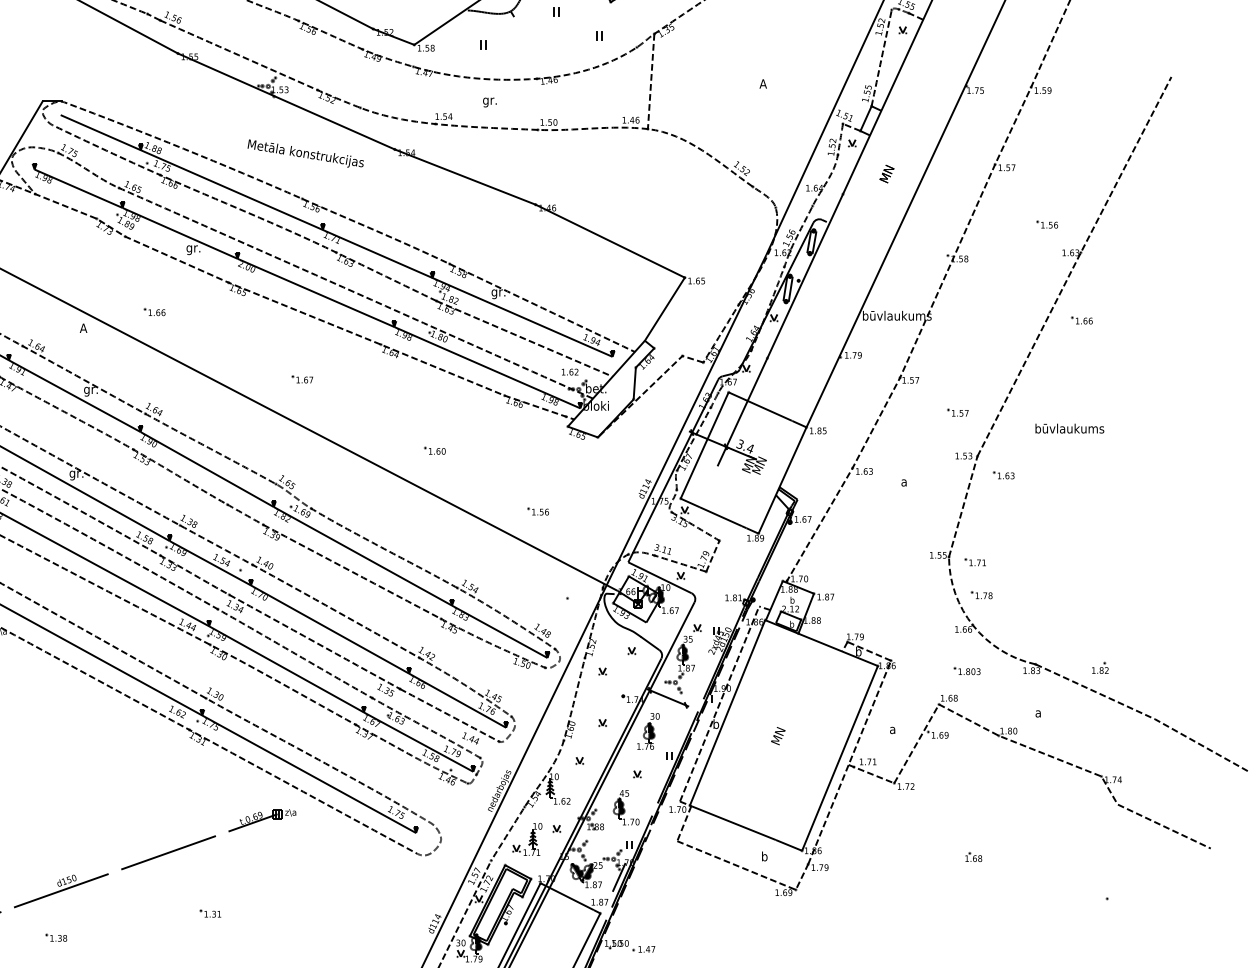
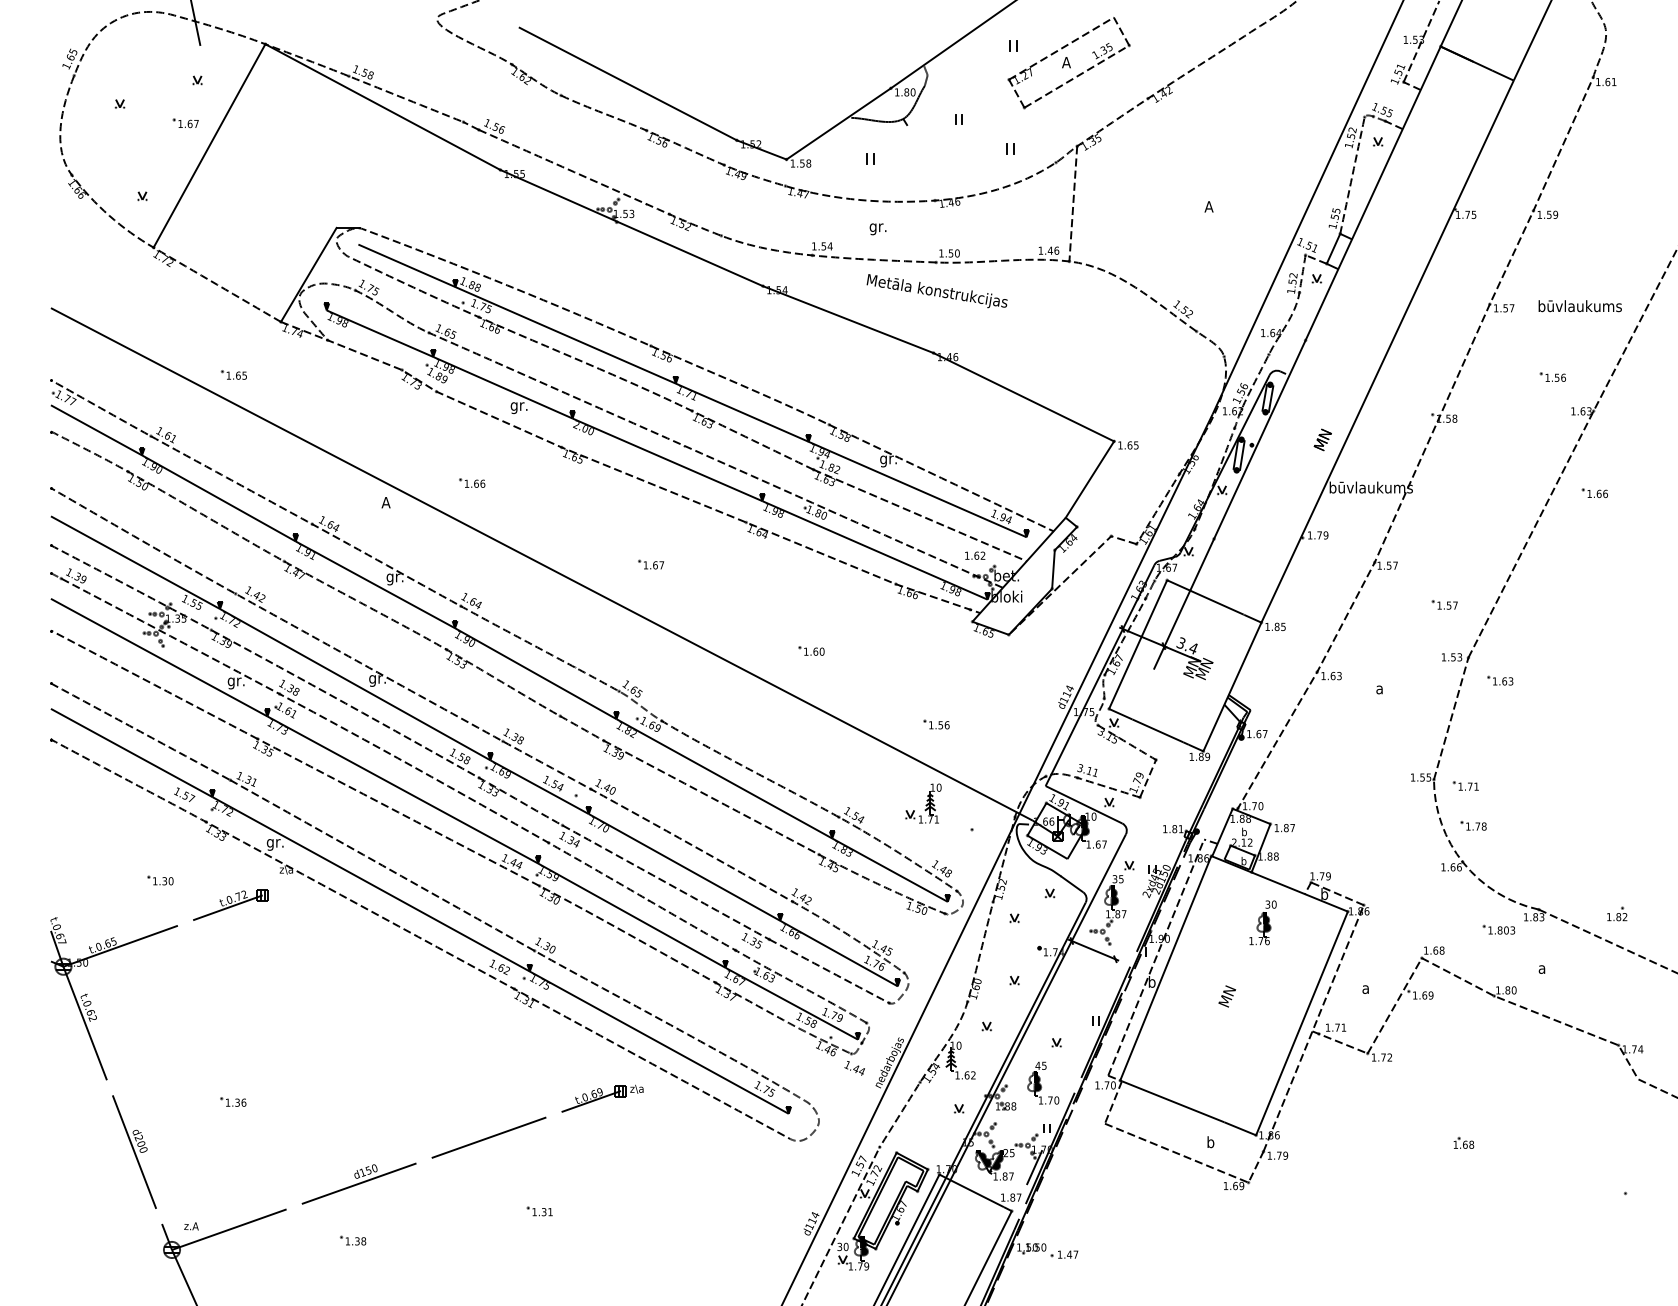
text: (305, 153) -> (936, 291), moved
text: (886, 173) -> (1322, 439), moved
text: (1069, 428) -> (1579, 306), moved
part: (966, 670) -> (1498, 929), moved
part: (648, 731) -> (1262, 922), moved
text: (470, 738) -> (854, 1068), moved
part: (527, 839) -> (923, 803), moved

